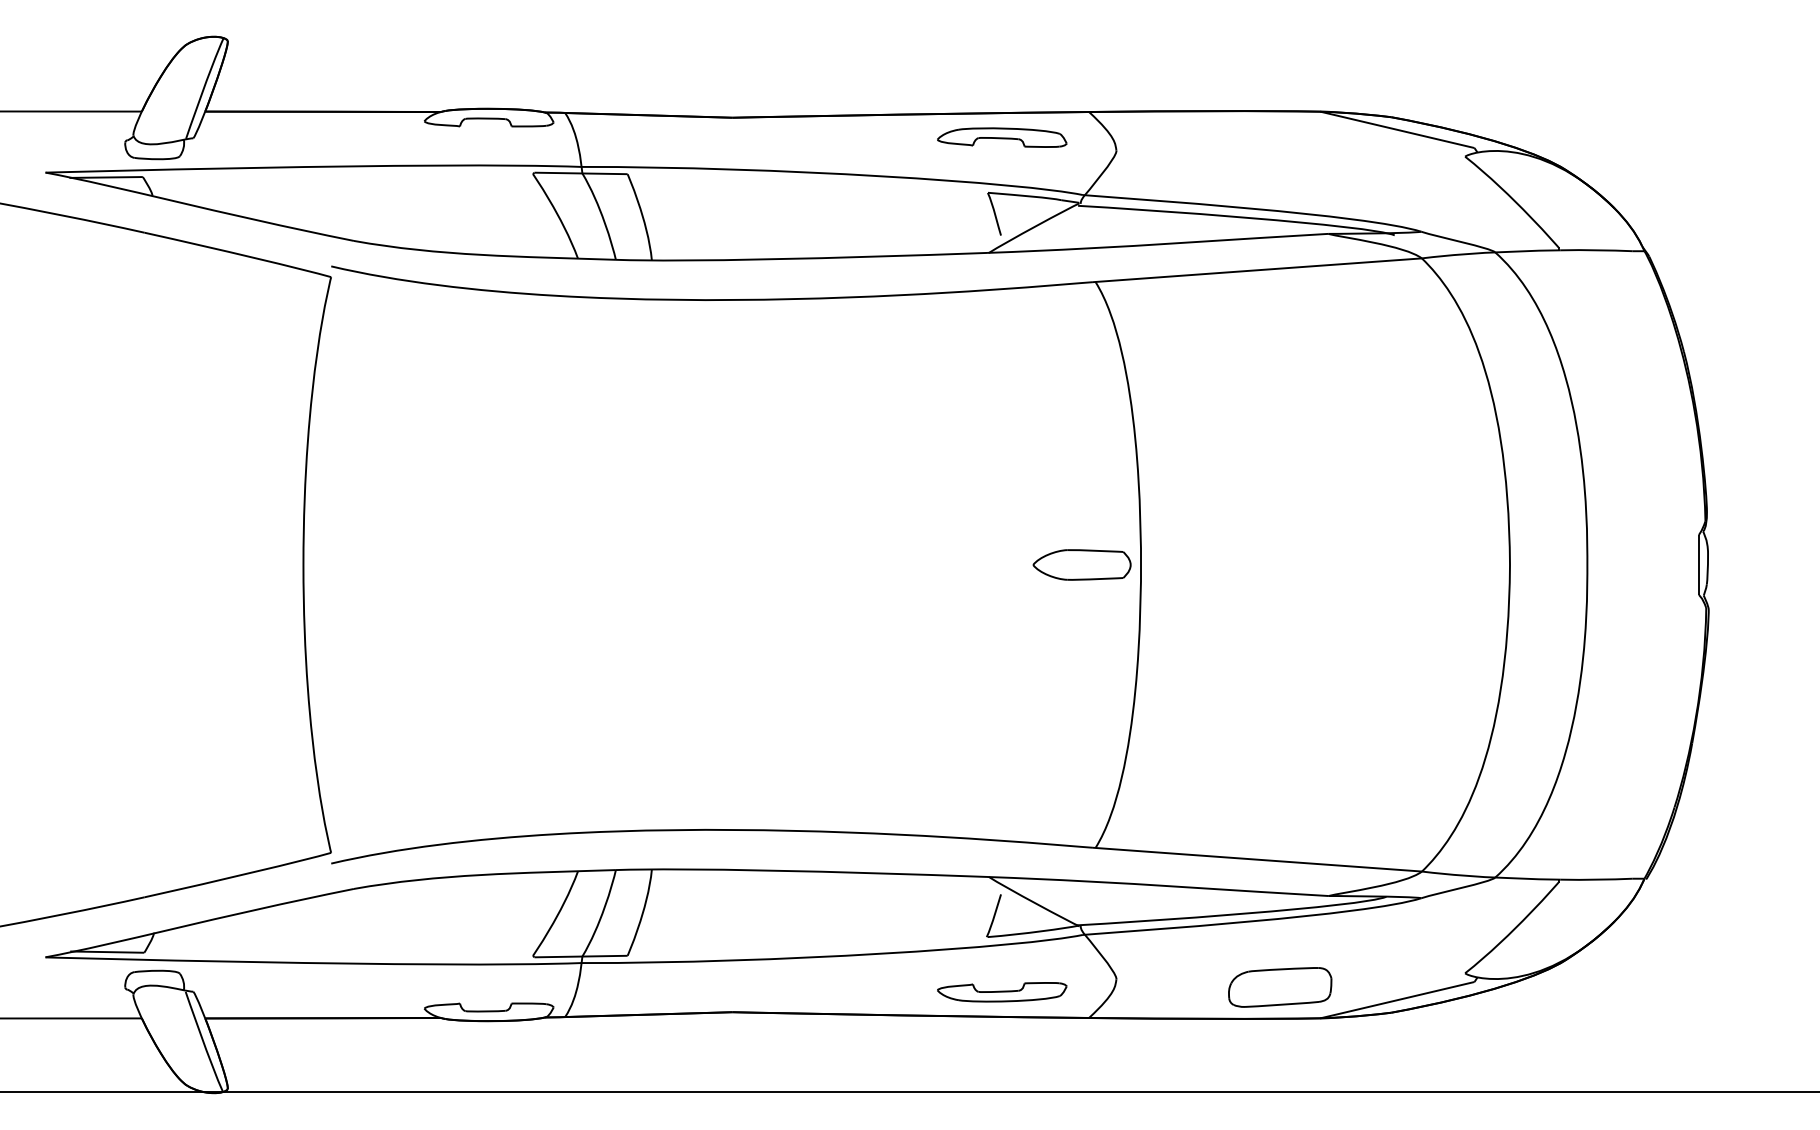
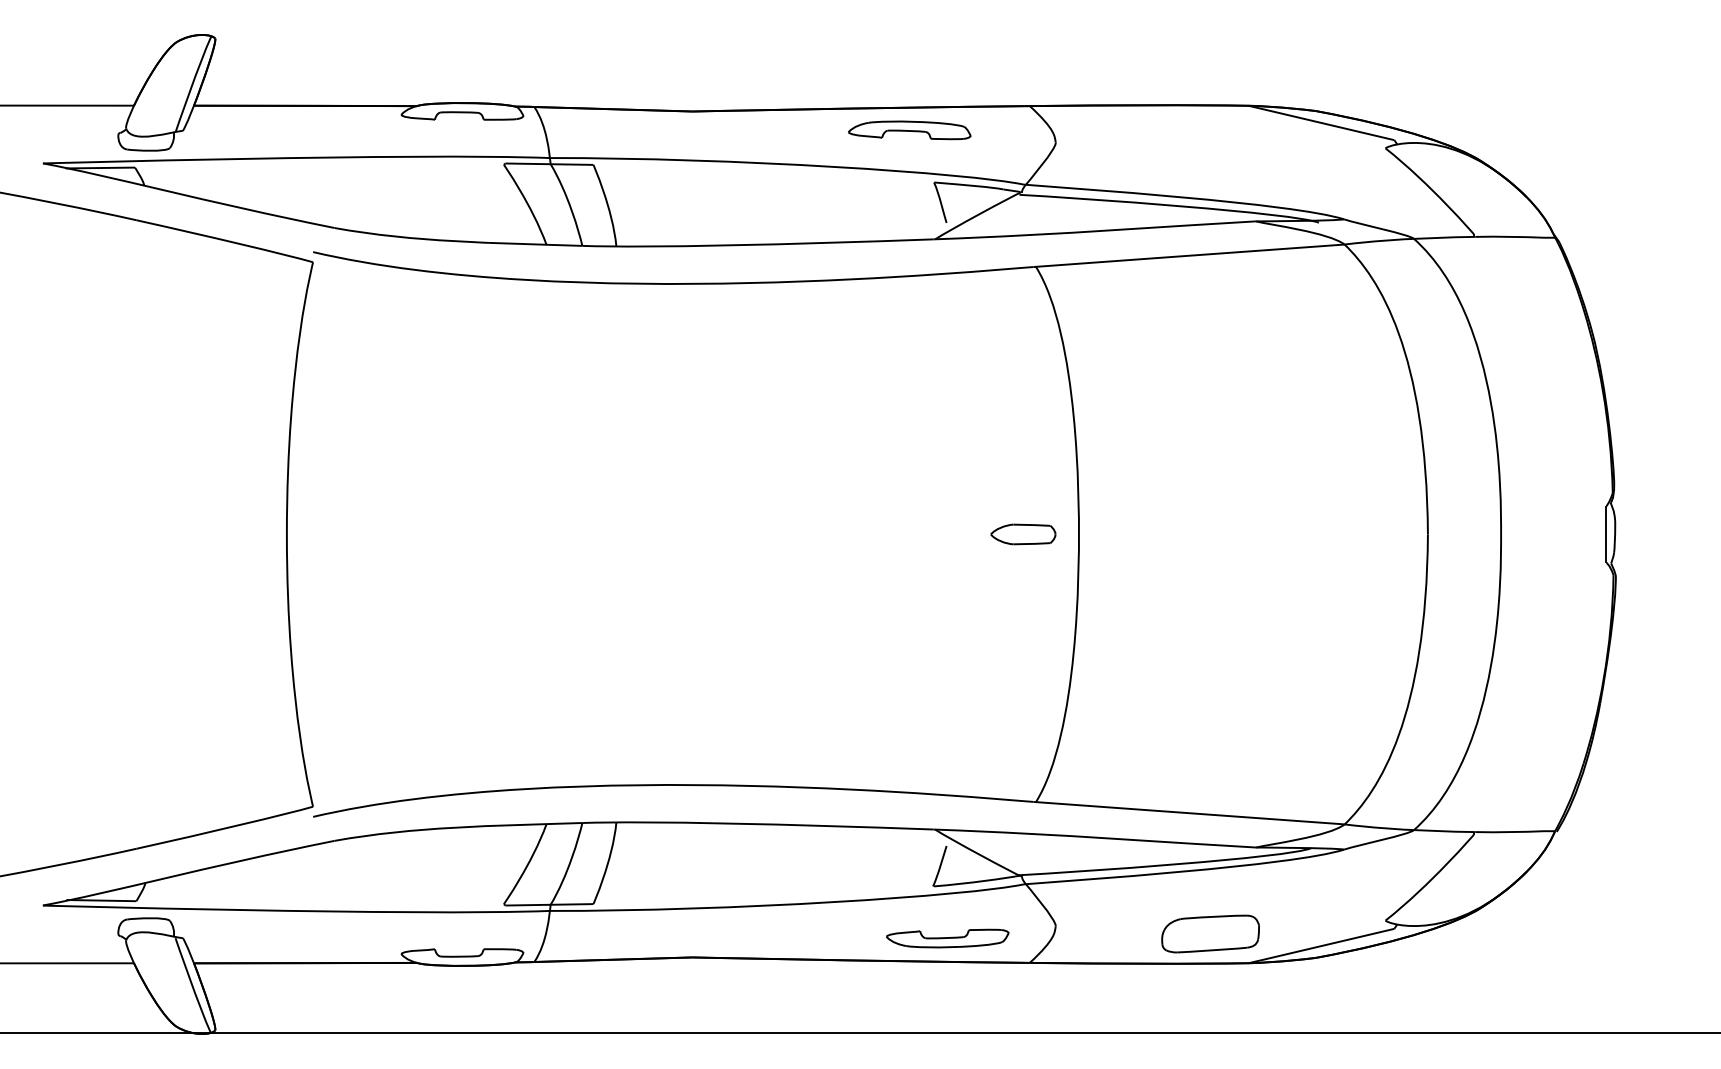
part: (1001, 137) -> (909, 130), moved
part: (1082, 565) -> (1023, 534), size x0.7

